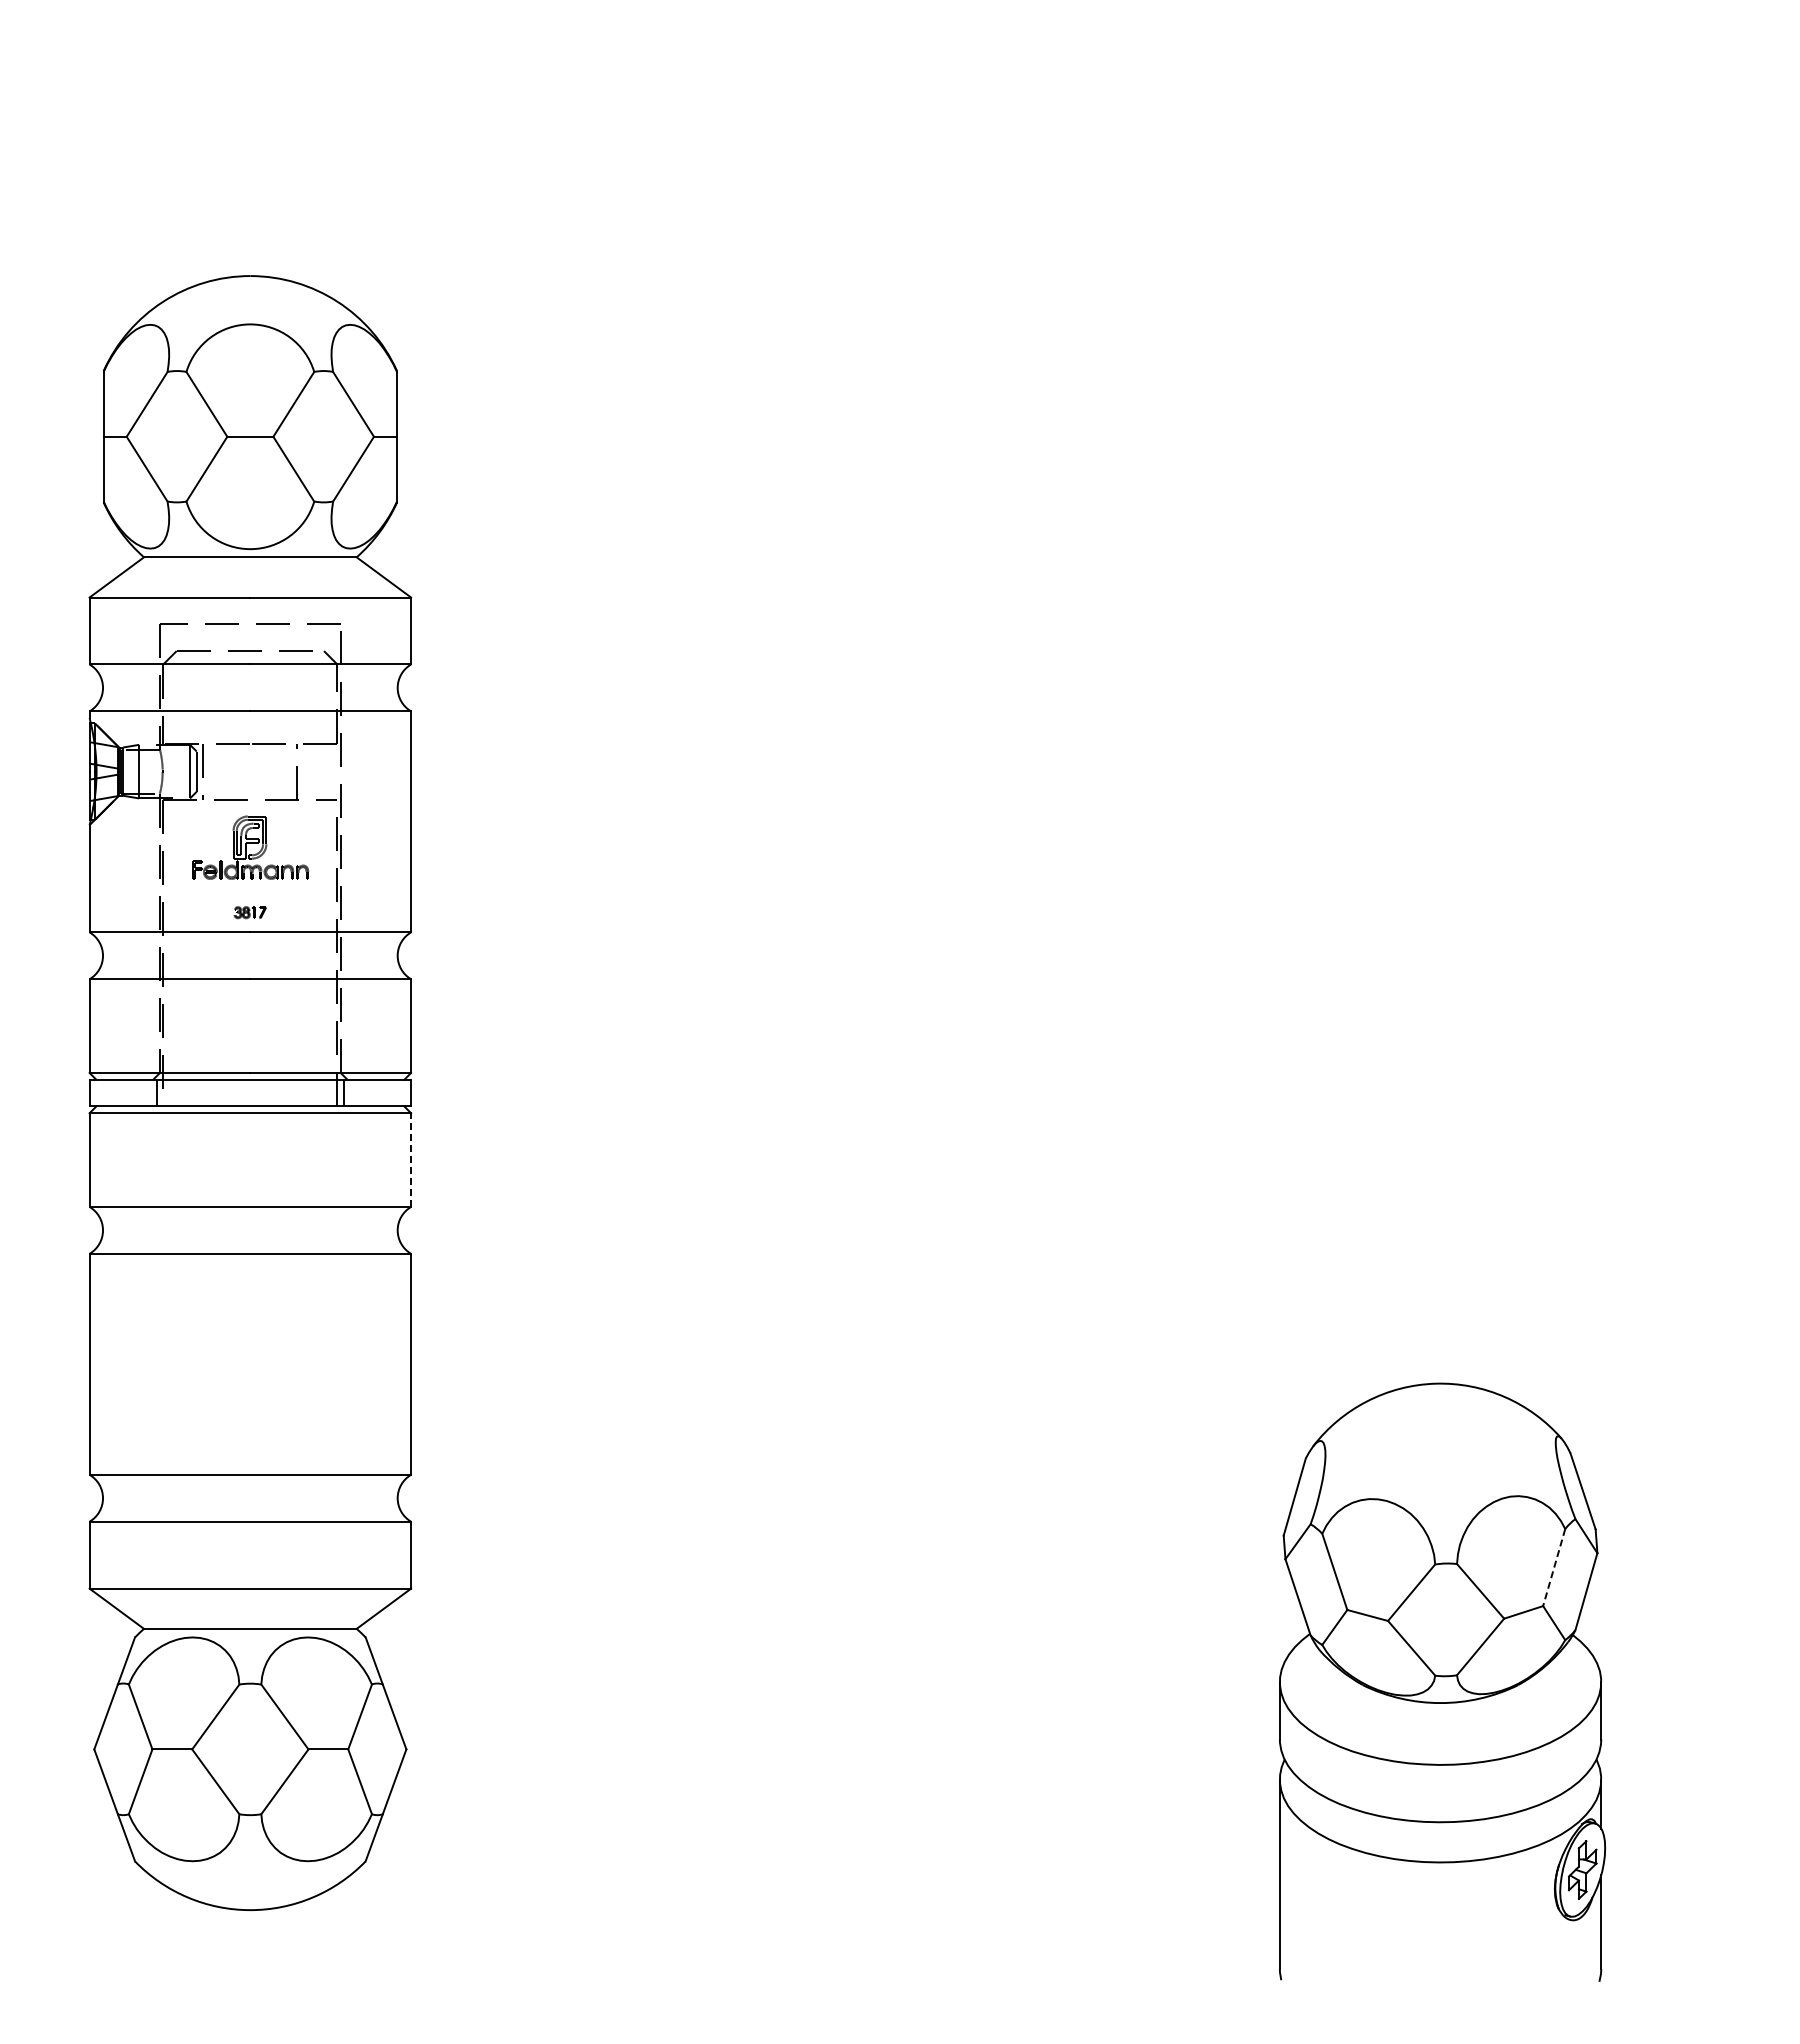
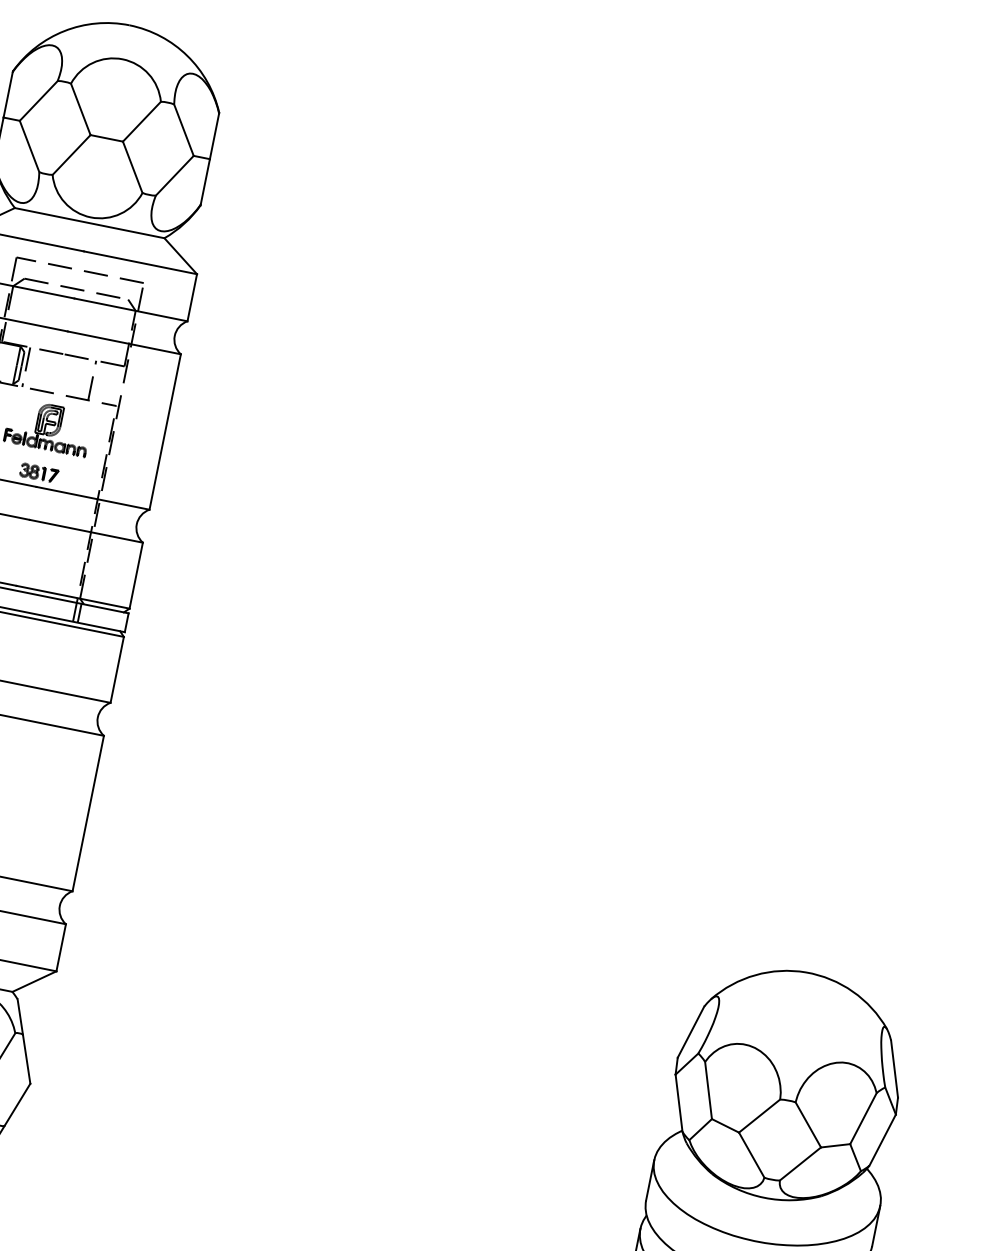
part: (250, 912) -> (39, 472), size x1.67
line: (411, 1160) -> (117, 670), dashed -> solid
line: (1554, 1568) -> (863, 1119), dashed -> solid

